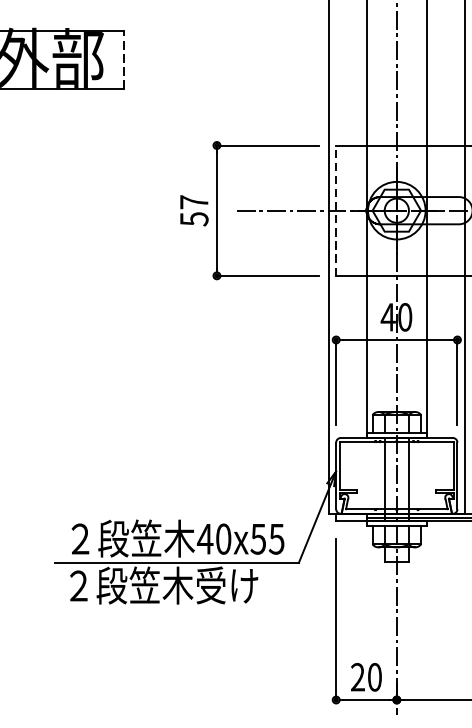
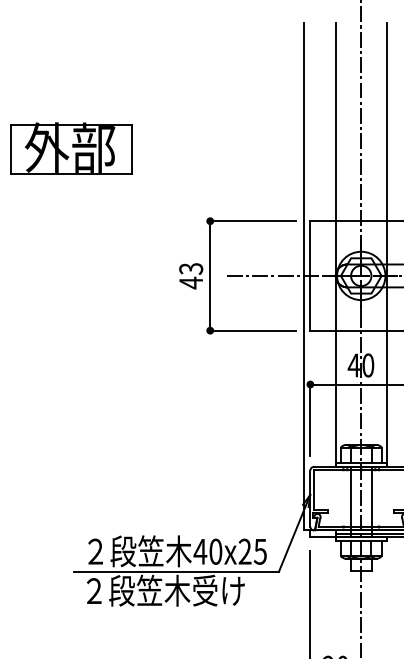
line: (123, 58) -> (131, 148), dashed -> solid
line: (336, 210) -> (310, 275), dashed -> solid
text: (194, 211) -> (191, 276), 57 -> 43
text: (257, 538) -> (244, 551), 40x55 -> 40x25

